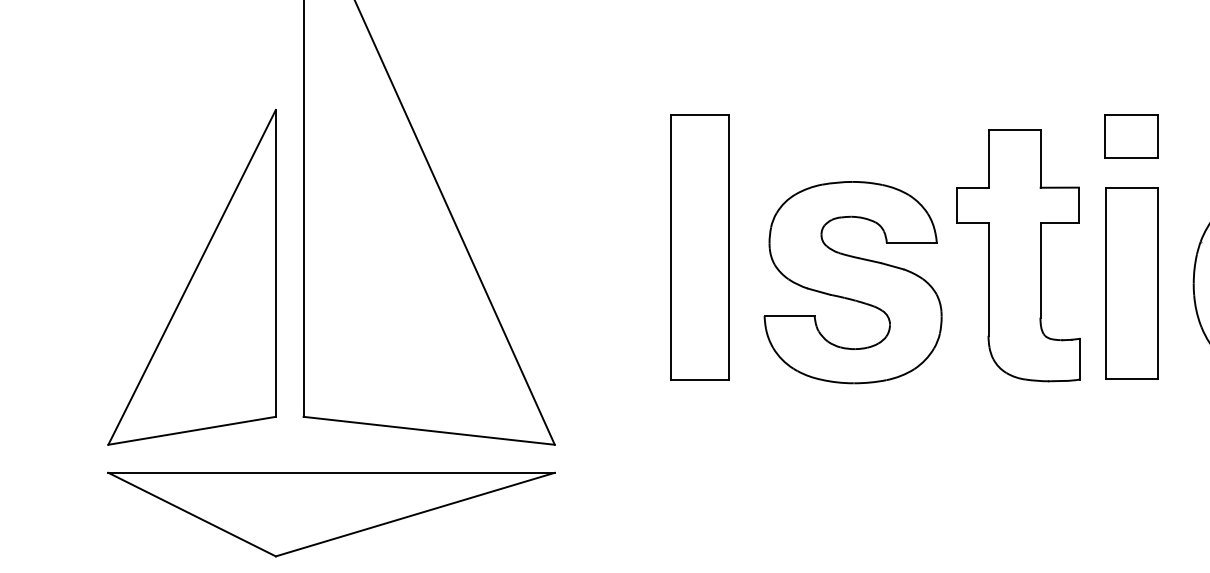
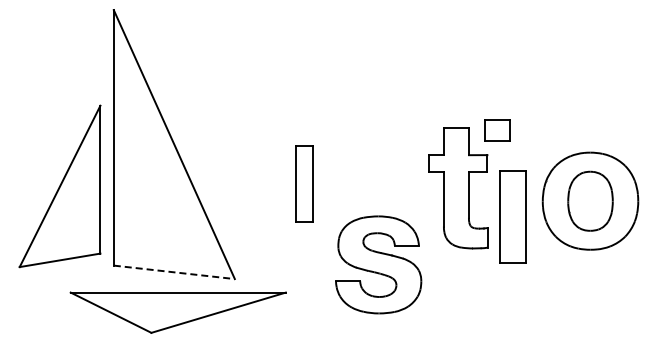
part: (1130, 136) -> (497, 130), moved
part: (699, 246) -> (304, 183), size x0.6
part: (190, 277) -> (59, 186), moved
part: (852, 281) -> (378, 264), moved
part: (1130, 281) -> (512, 216), moved
line: (429, 431) -> (174, 272), solid -> dashed
part: (329, 514) -> (177, 312), moved

